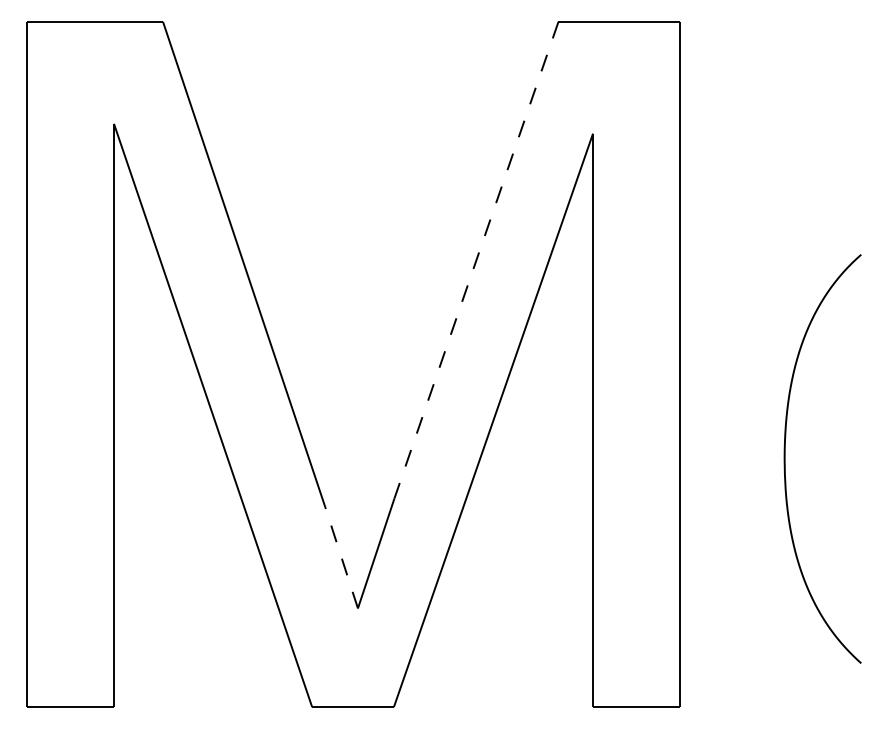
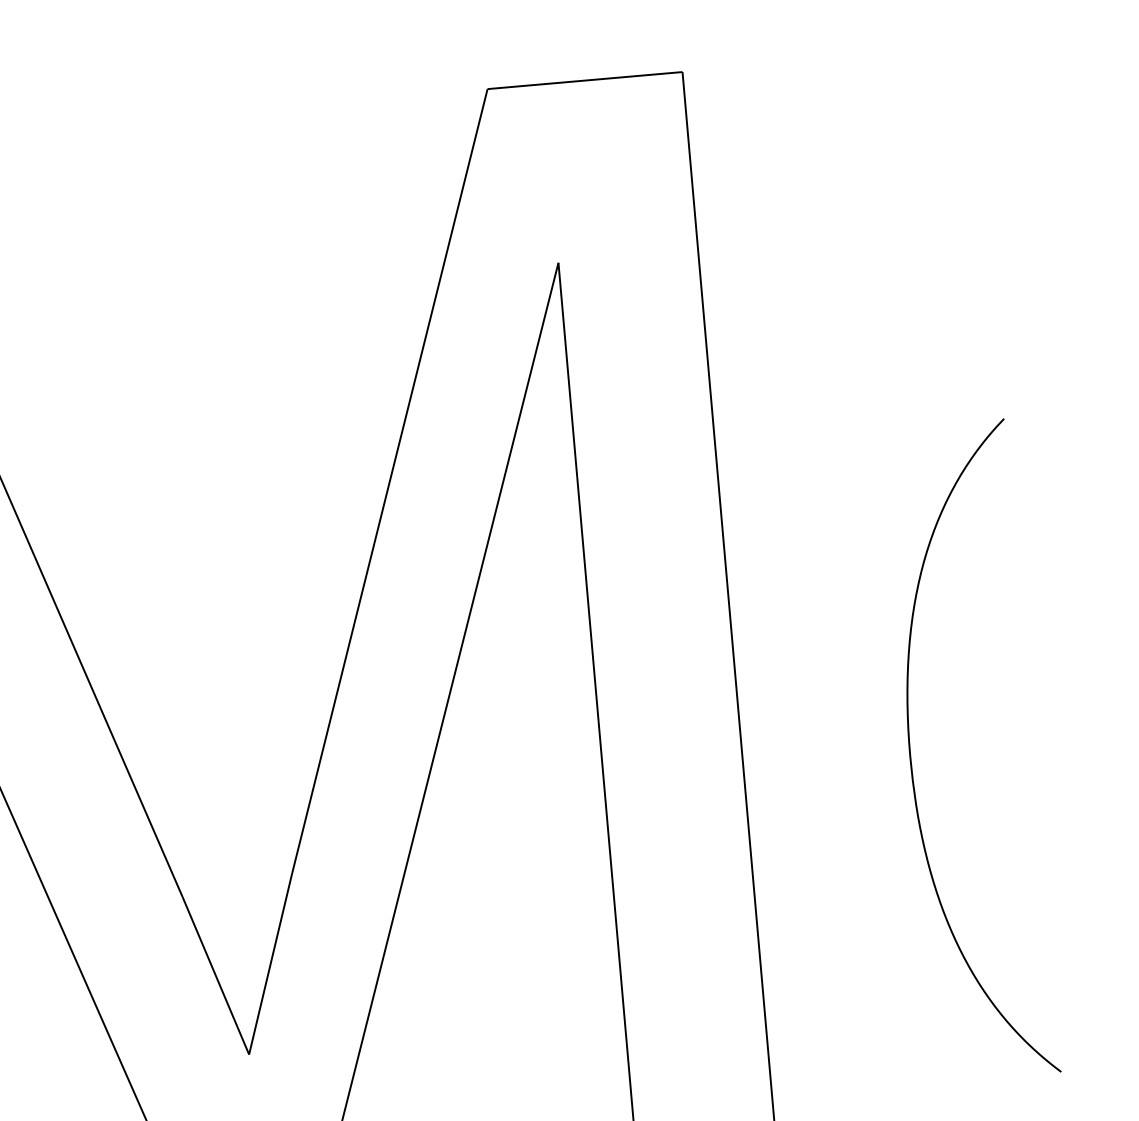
line: (476, 260) -> (389, 481), dashed -> solid
line: (341, 557) -> (215, 975), dashed -> solid

